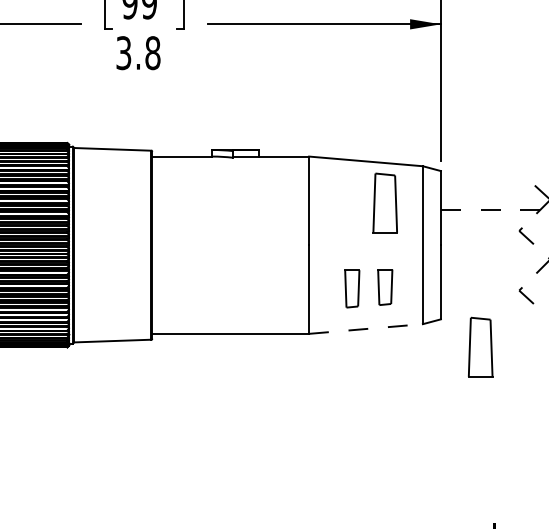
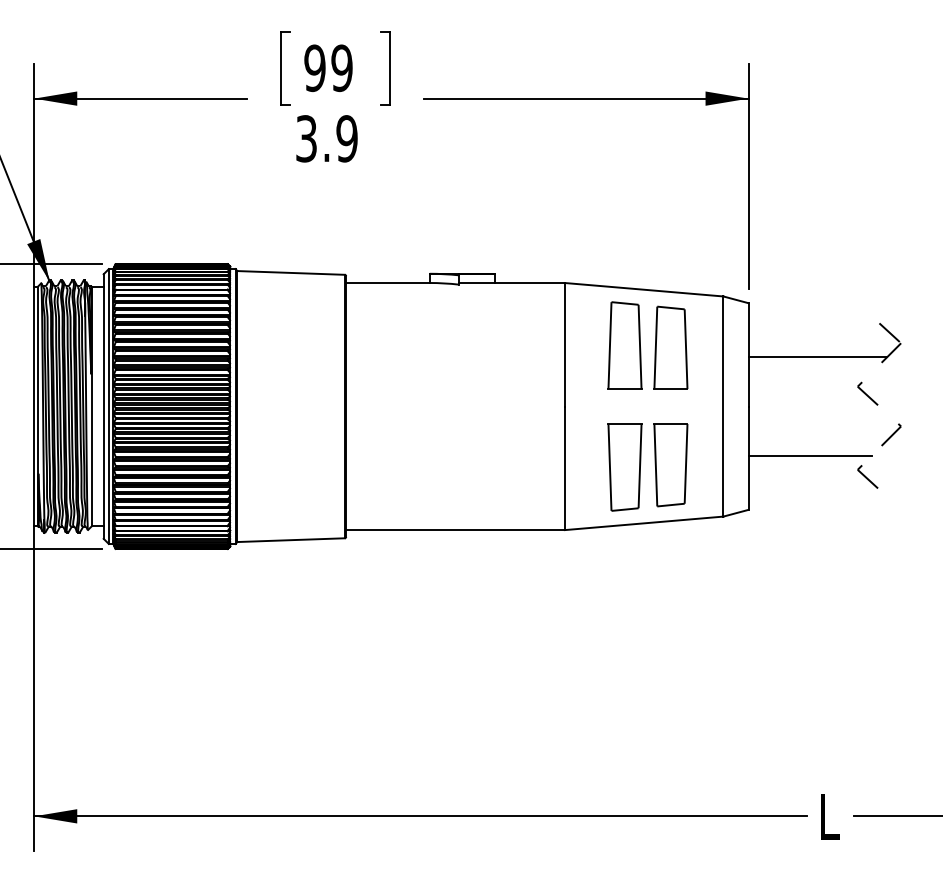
text: (152, 52) -> (346, 138), 3.8 -> 3.9
part: (351, 201) -> (624, 345), added
line: (490, 210) -> (817, 357), dashed -> solid
line: (484, 280) -> (809, 455), added
part: (384, 287) -> (670, 465), size x1.67
part: (351, 288) -> (624, 467), size x1.67
line: (366, 329) -> (644, 523), dashed -> solid
part: (480, 347) -> (803, 548), removed

